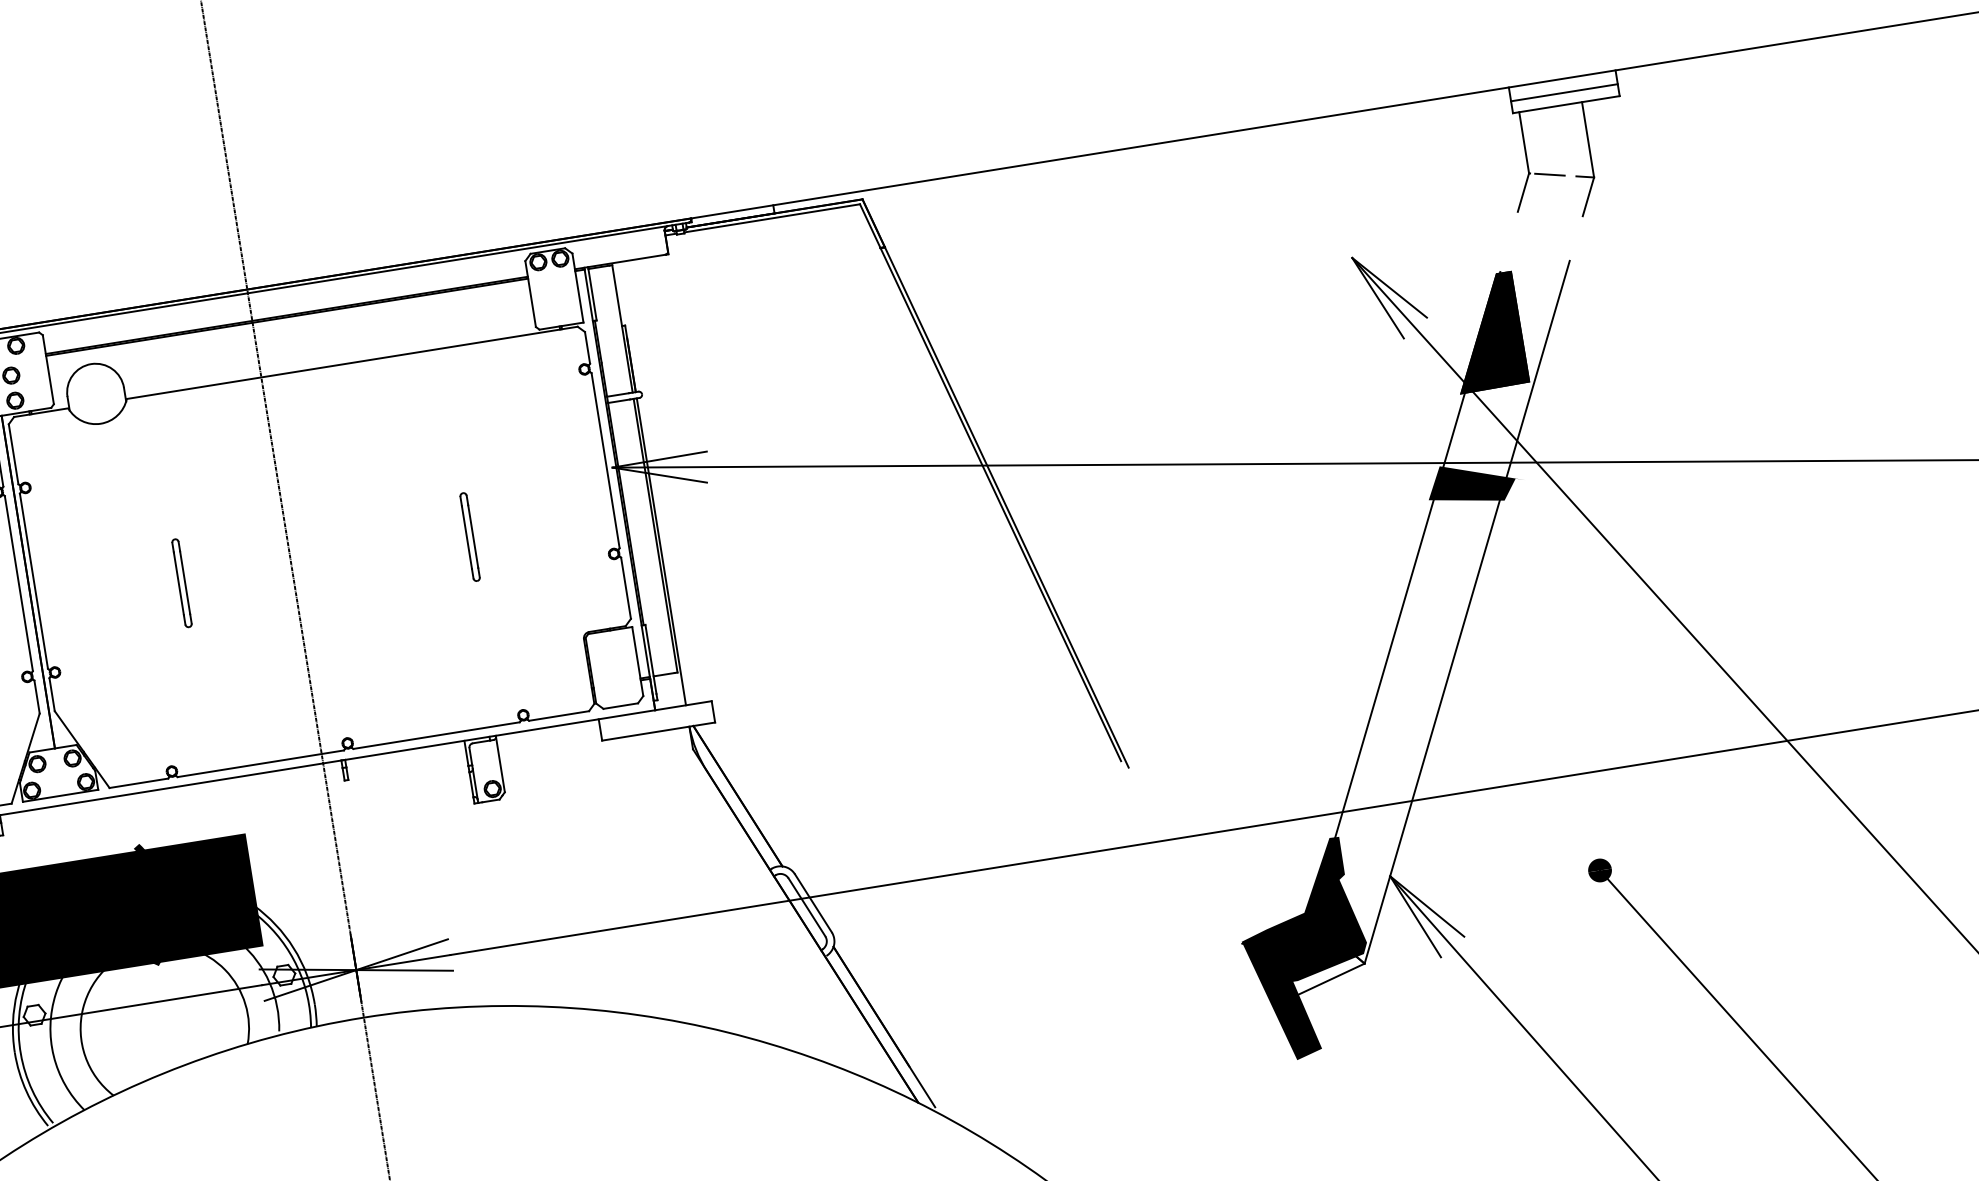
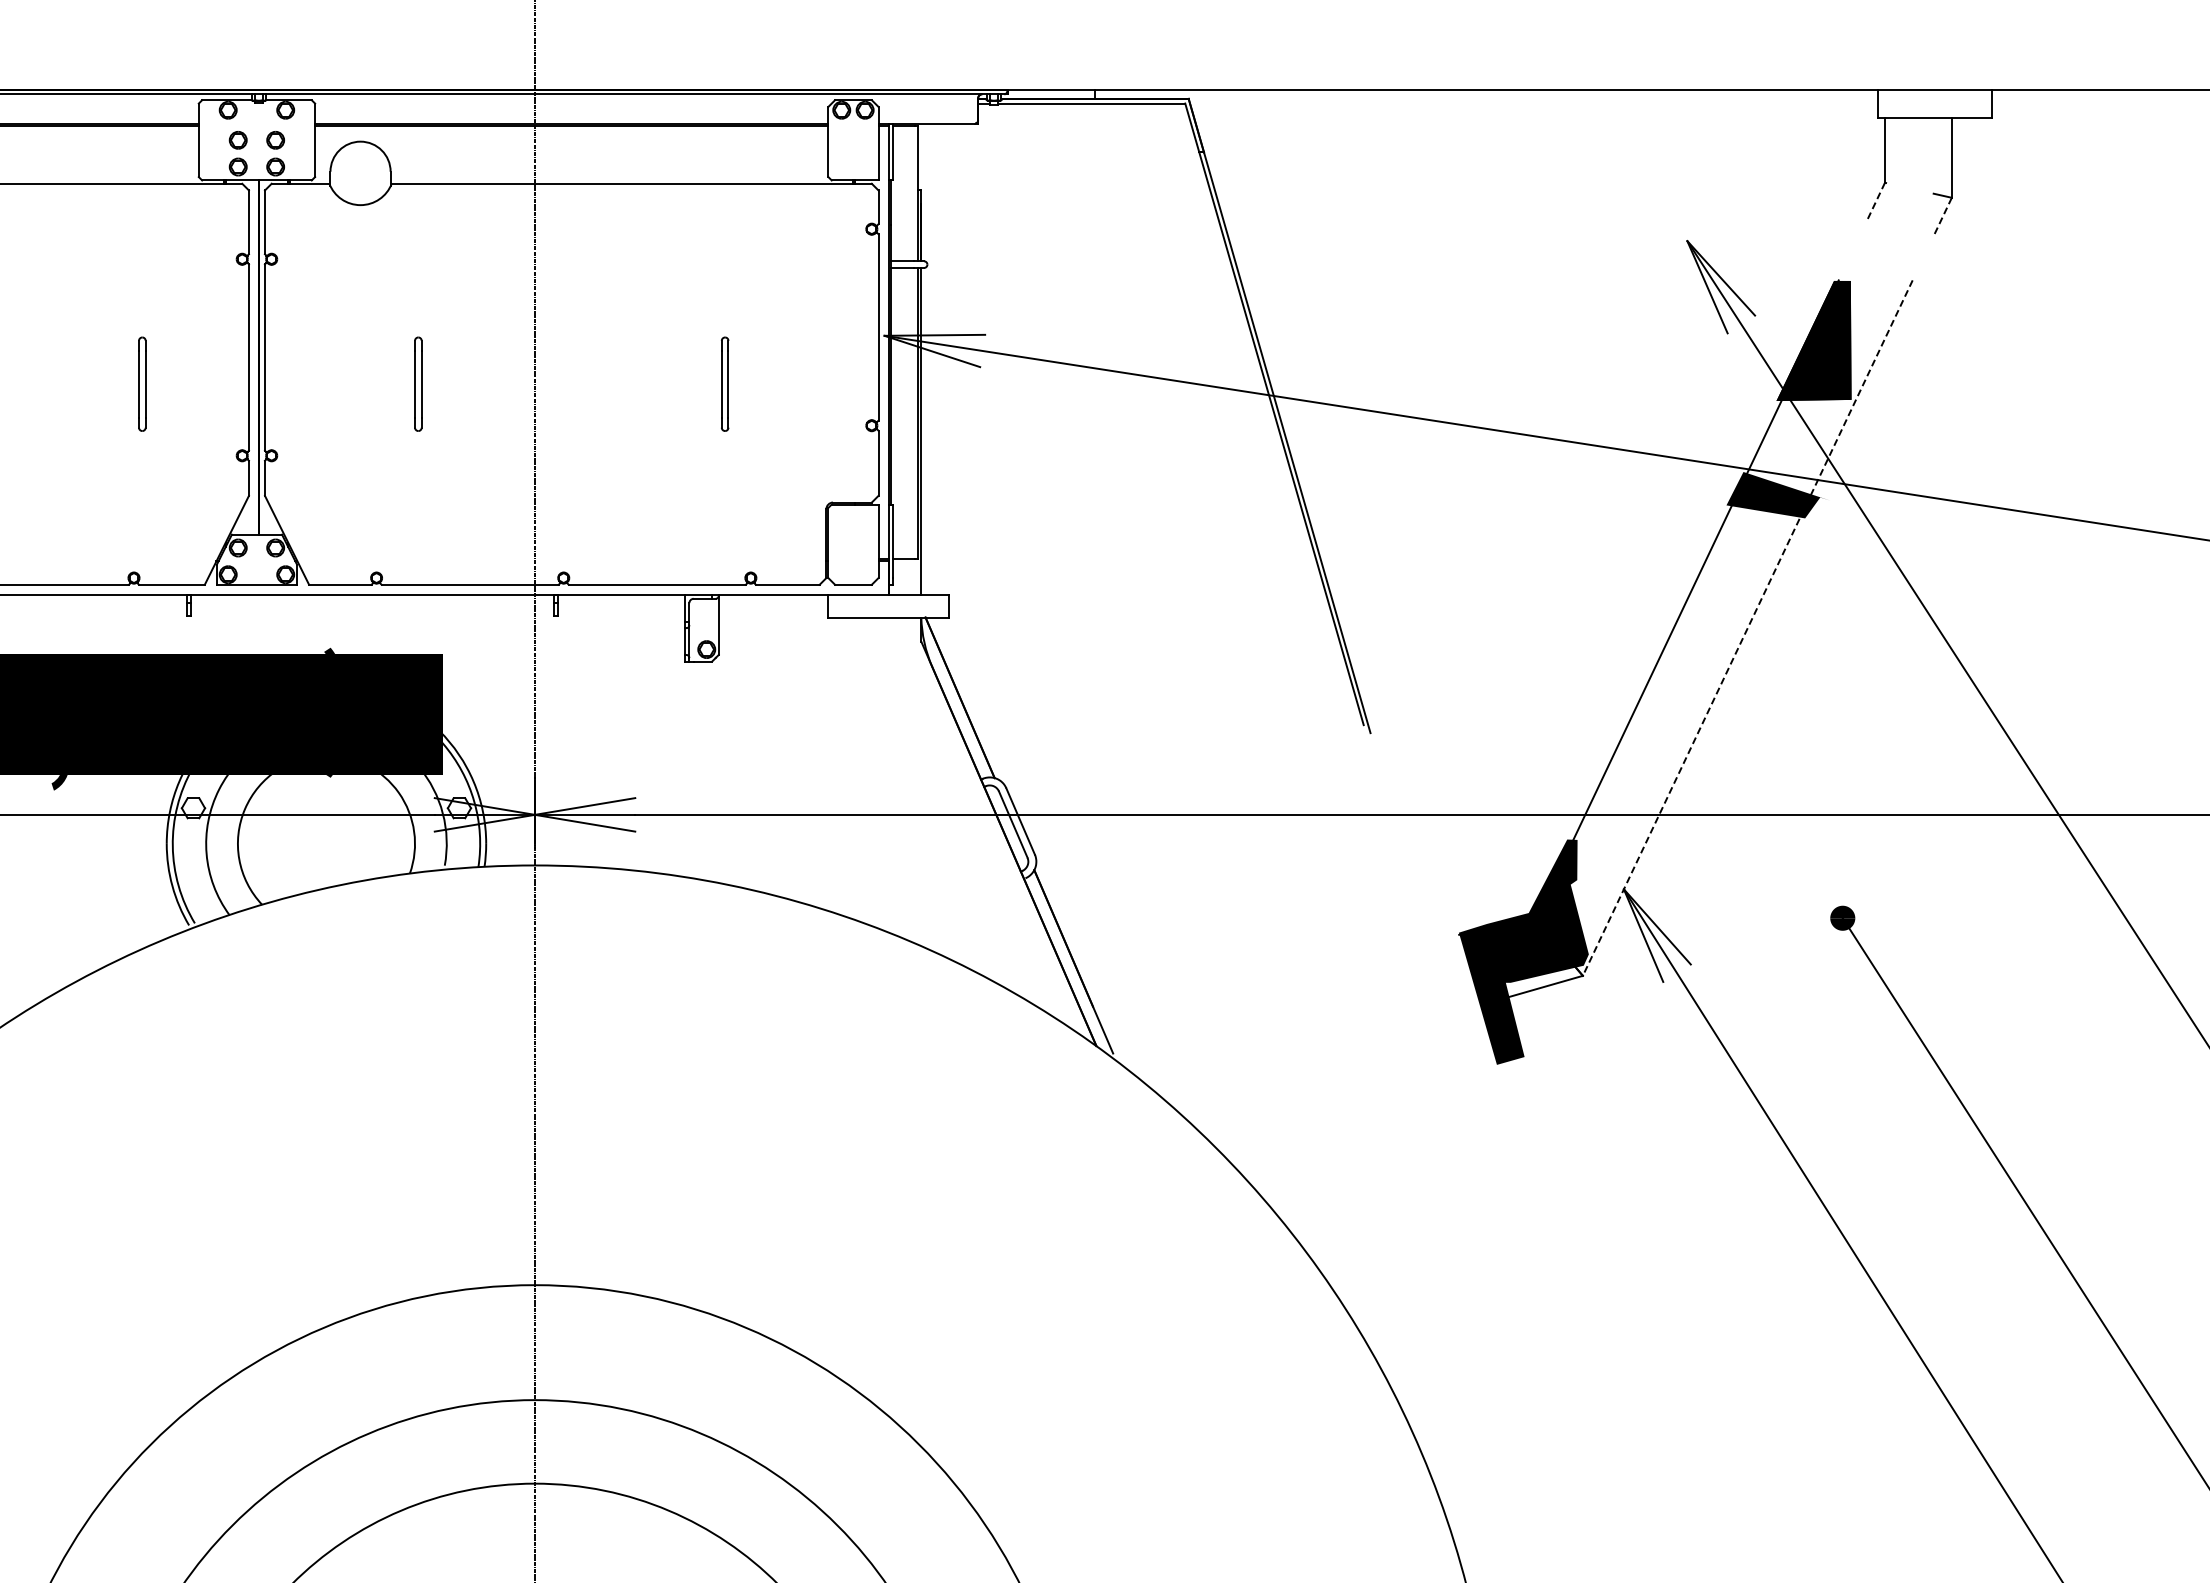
line: (1563, 92) -> (1934, 104), removed
line: (1549, 174) -> (1906, 187), removed
line: (1523, 193) -> (1875, 202), solid -> dashed
line: (1588, 197) -> (1942, 217), solid -> dashed
line: (1466, 612) -> (1747, 628), solid -> dashed

